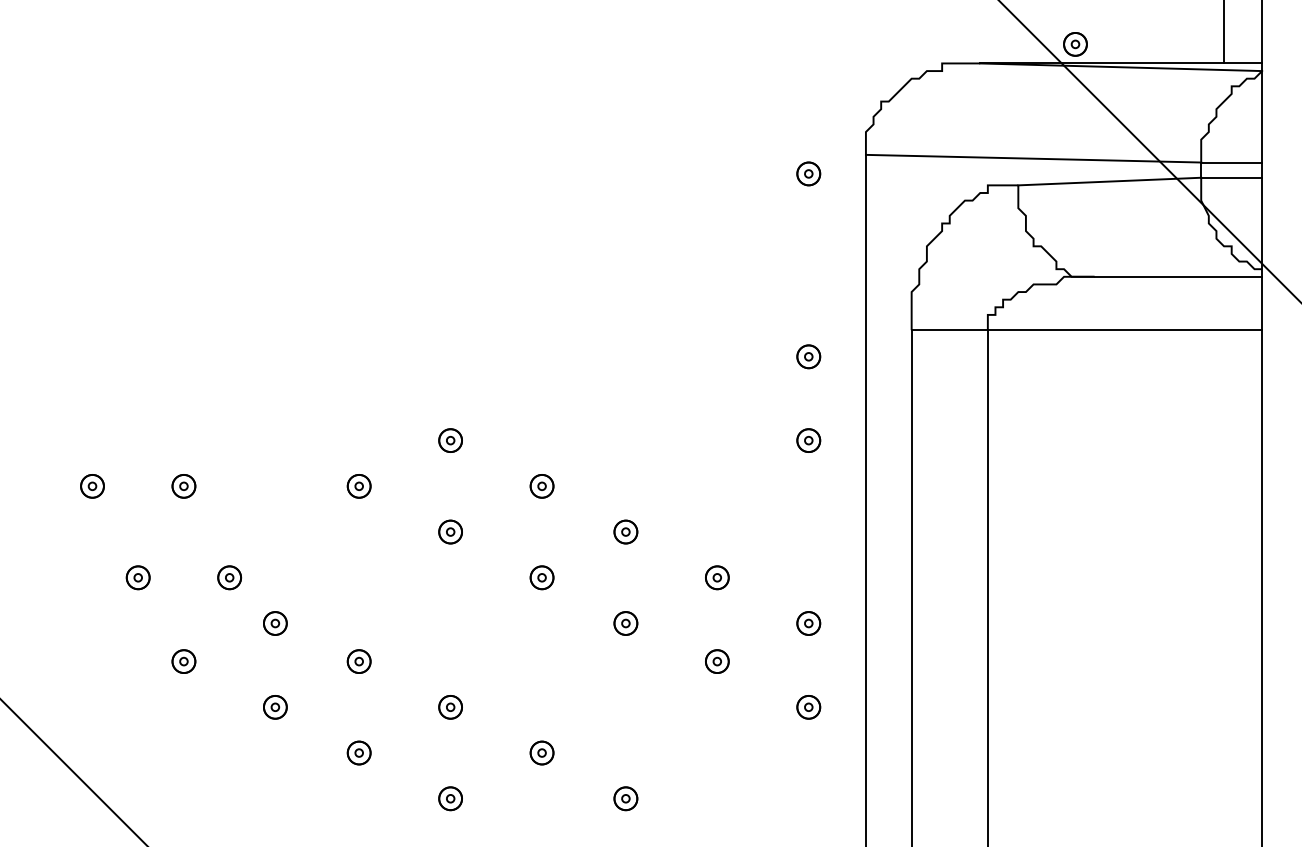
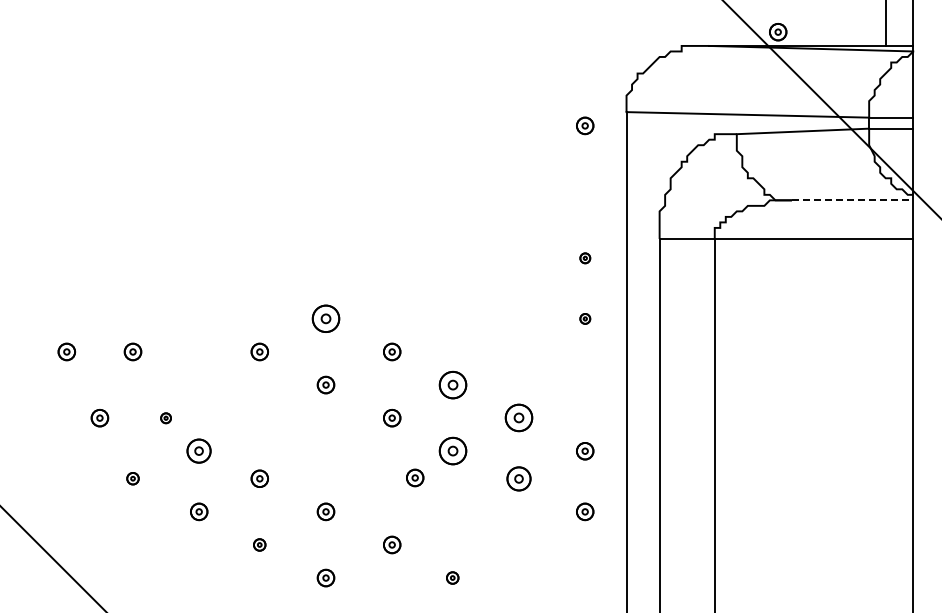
line: (1178, 277) -> (852, 200), solid -> dashed
part: (809, 357) -> (585, 258), size x0.6
part: (449, 440) -> (325, 318), size x1.6
part: (809, 440) -> (585, 318), size x0.6
part: (625, 531) -> (452, 384), size x1.6
part: (228, 578) -> (165, 418), size x0.6
part: (716, 578) -> (518, 418), size x1.6
part: (275, 623) -> (199, 451), size x1.4
part: (625, 623) -> (452, 451), size x1.6
part: (574, 659) -> (415, 477), added
part: (183, 661) -> (132, 478), size x0.7
part: (716, 661) -> (518, 478), size x1.4
part: (358, 752) -> (259, 544), size x0.7
part: (625, 797) -> (452, 577), size x0.7

